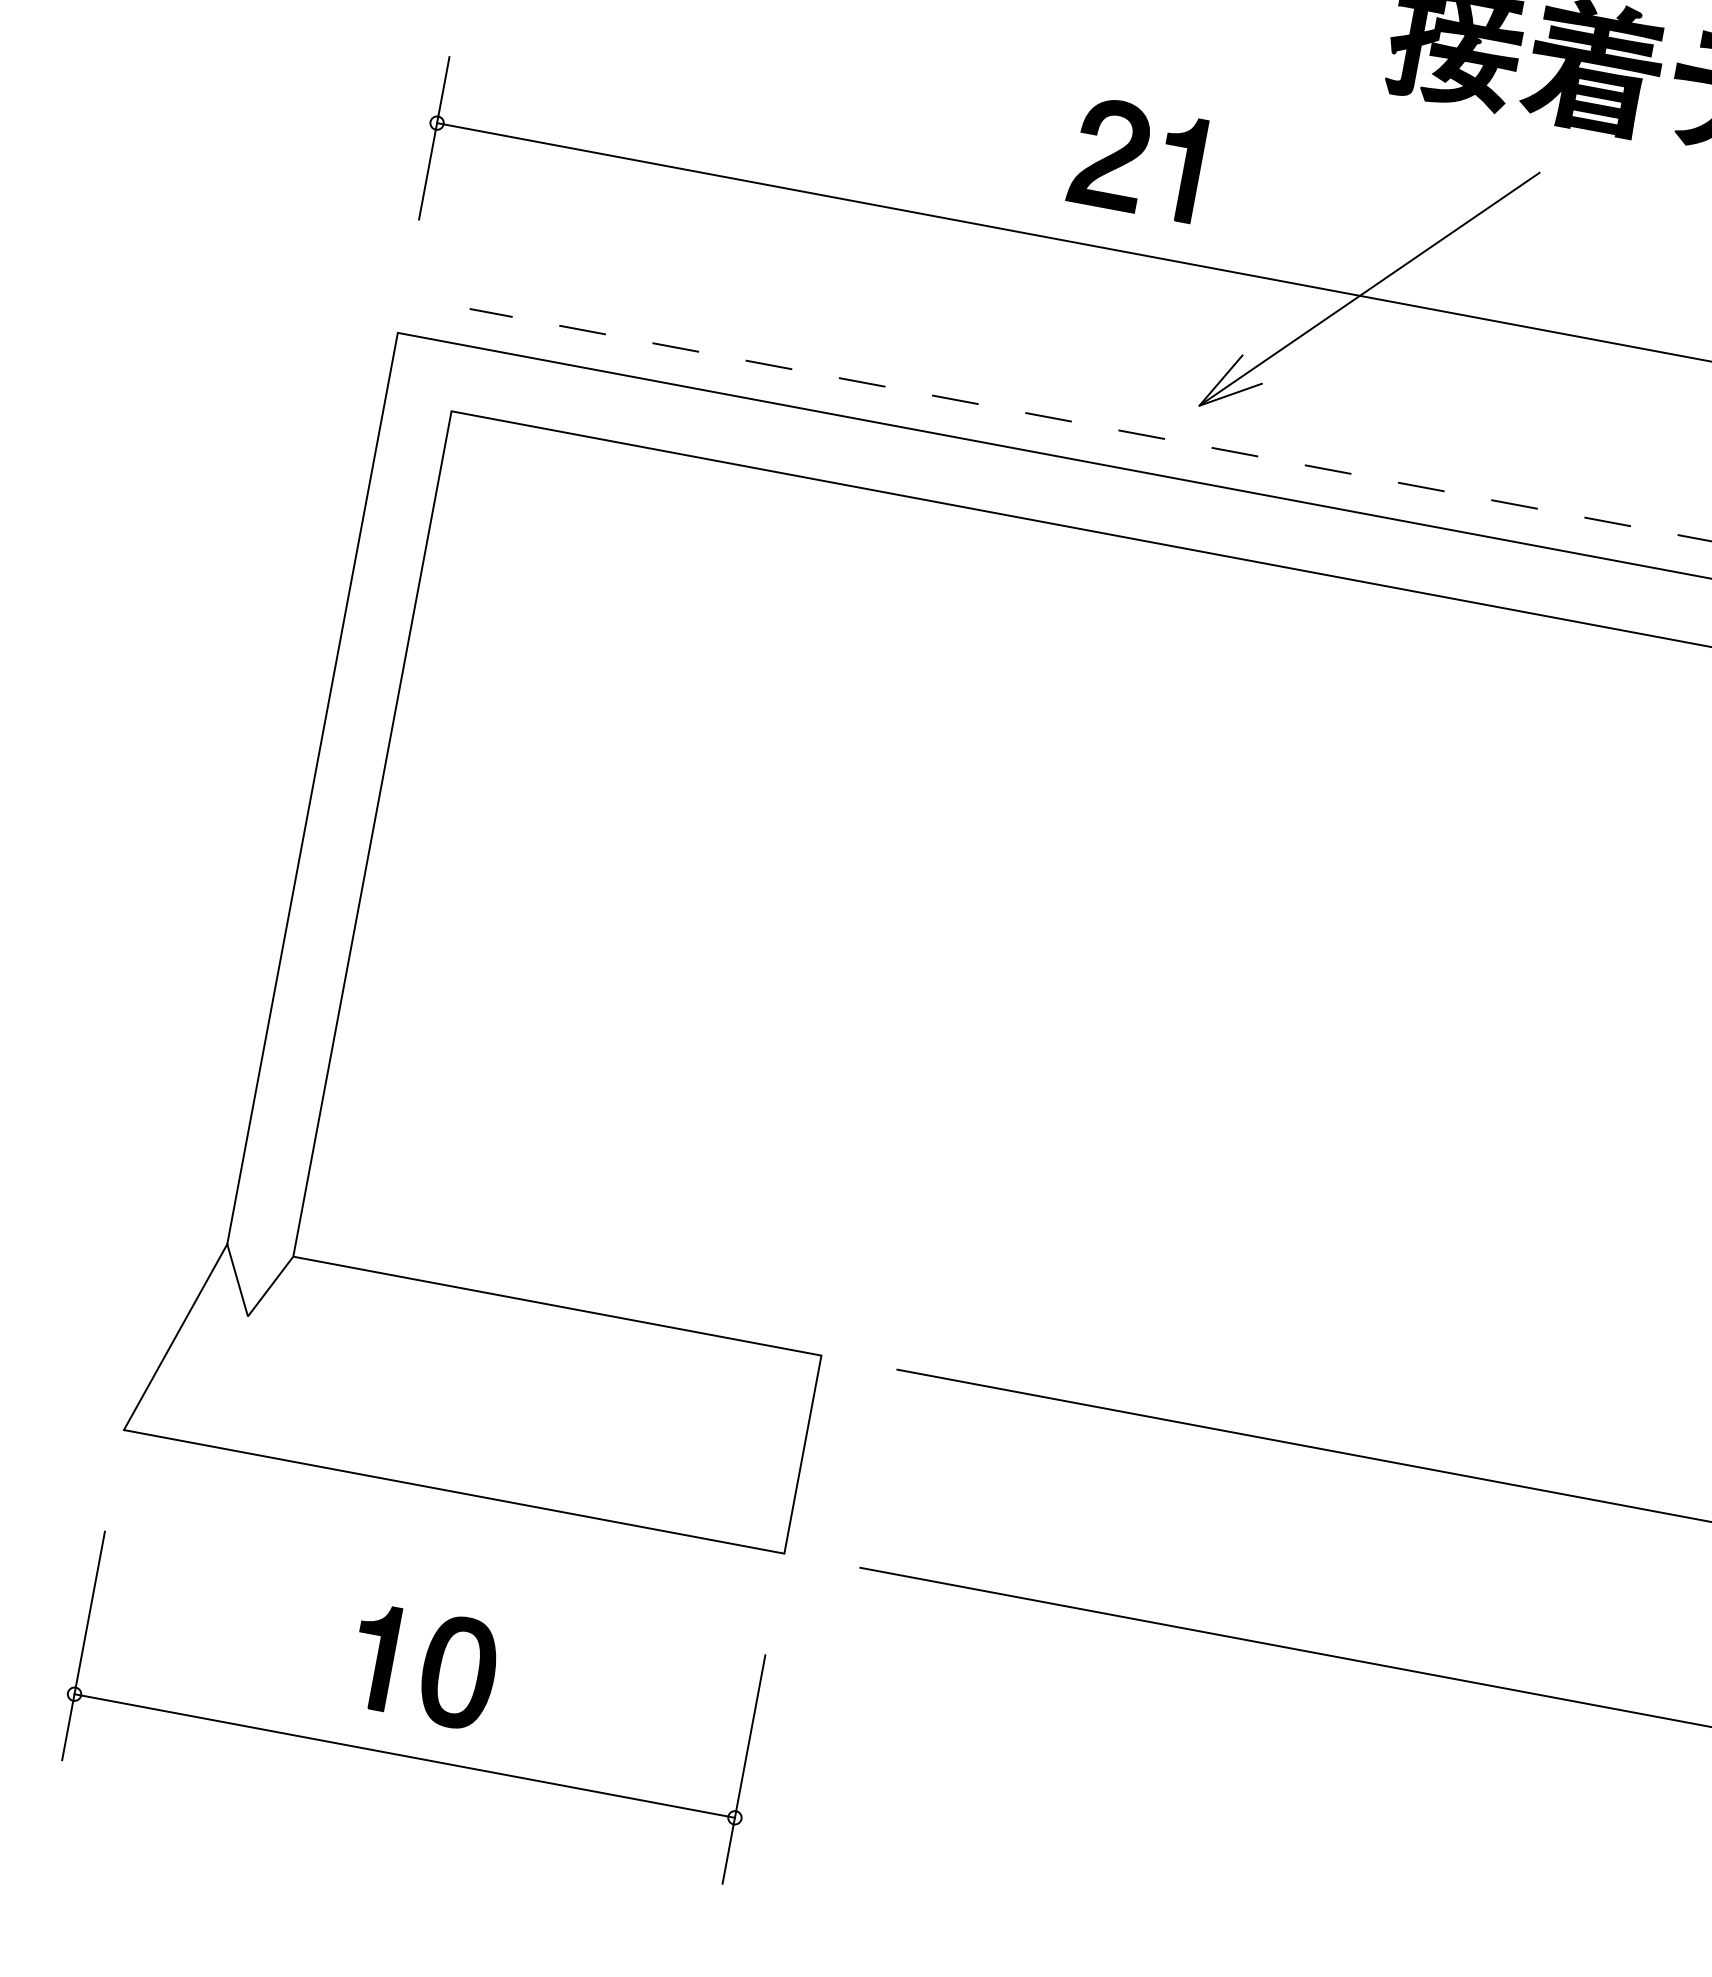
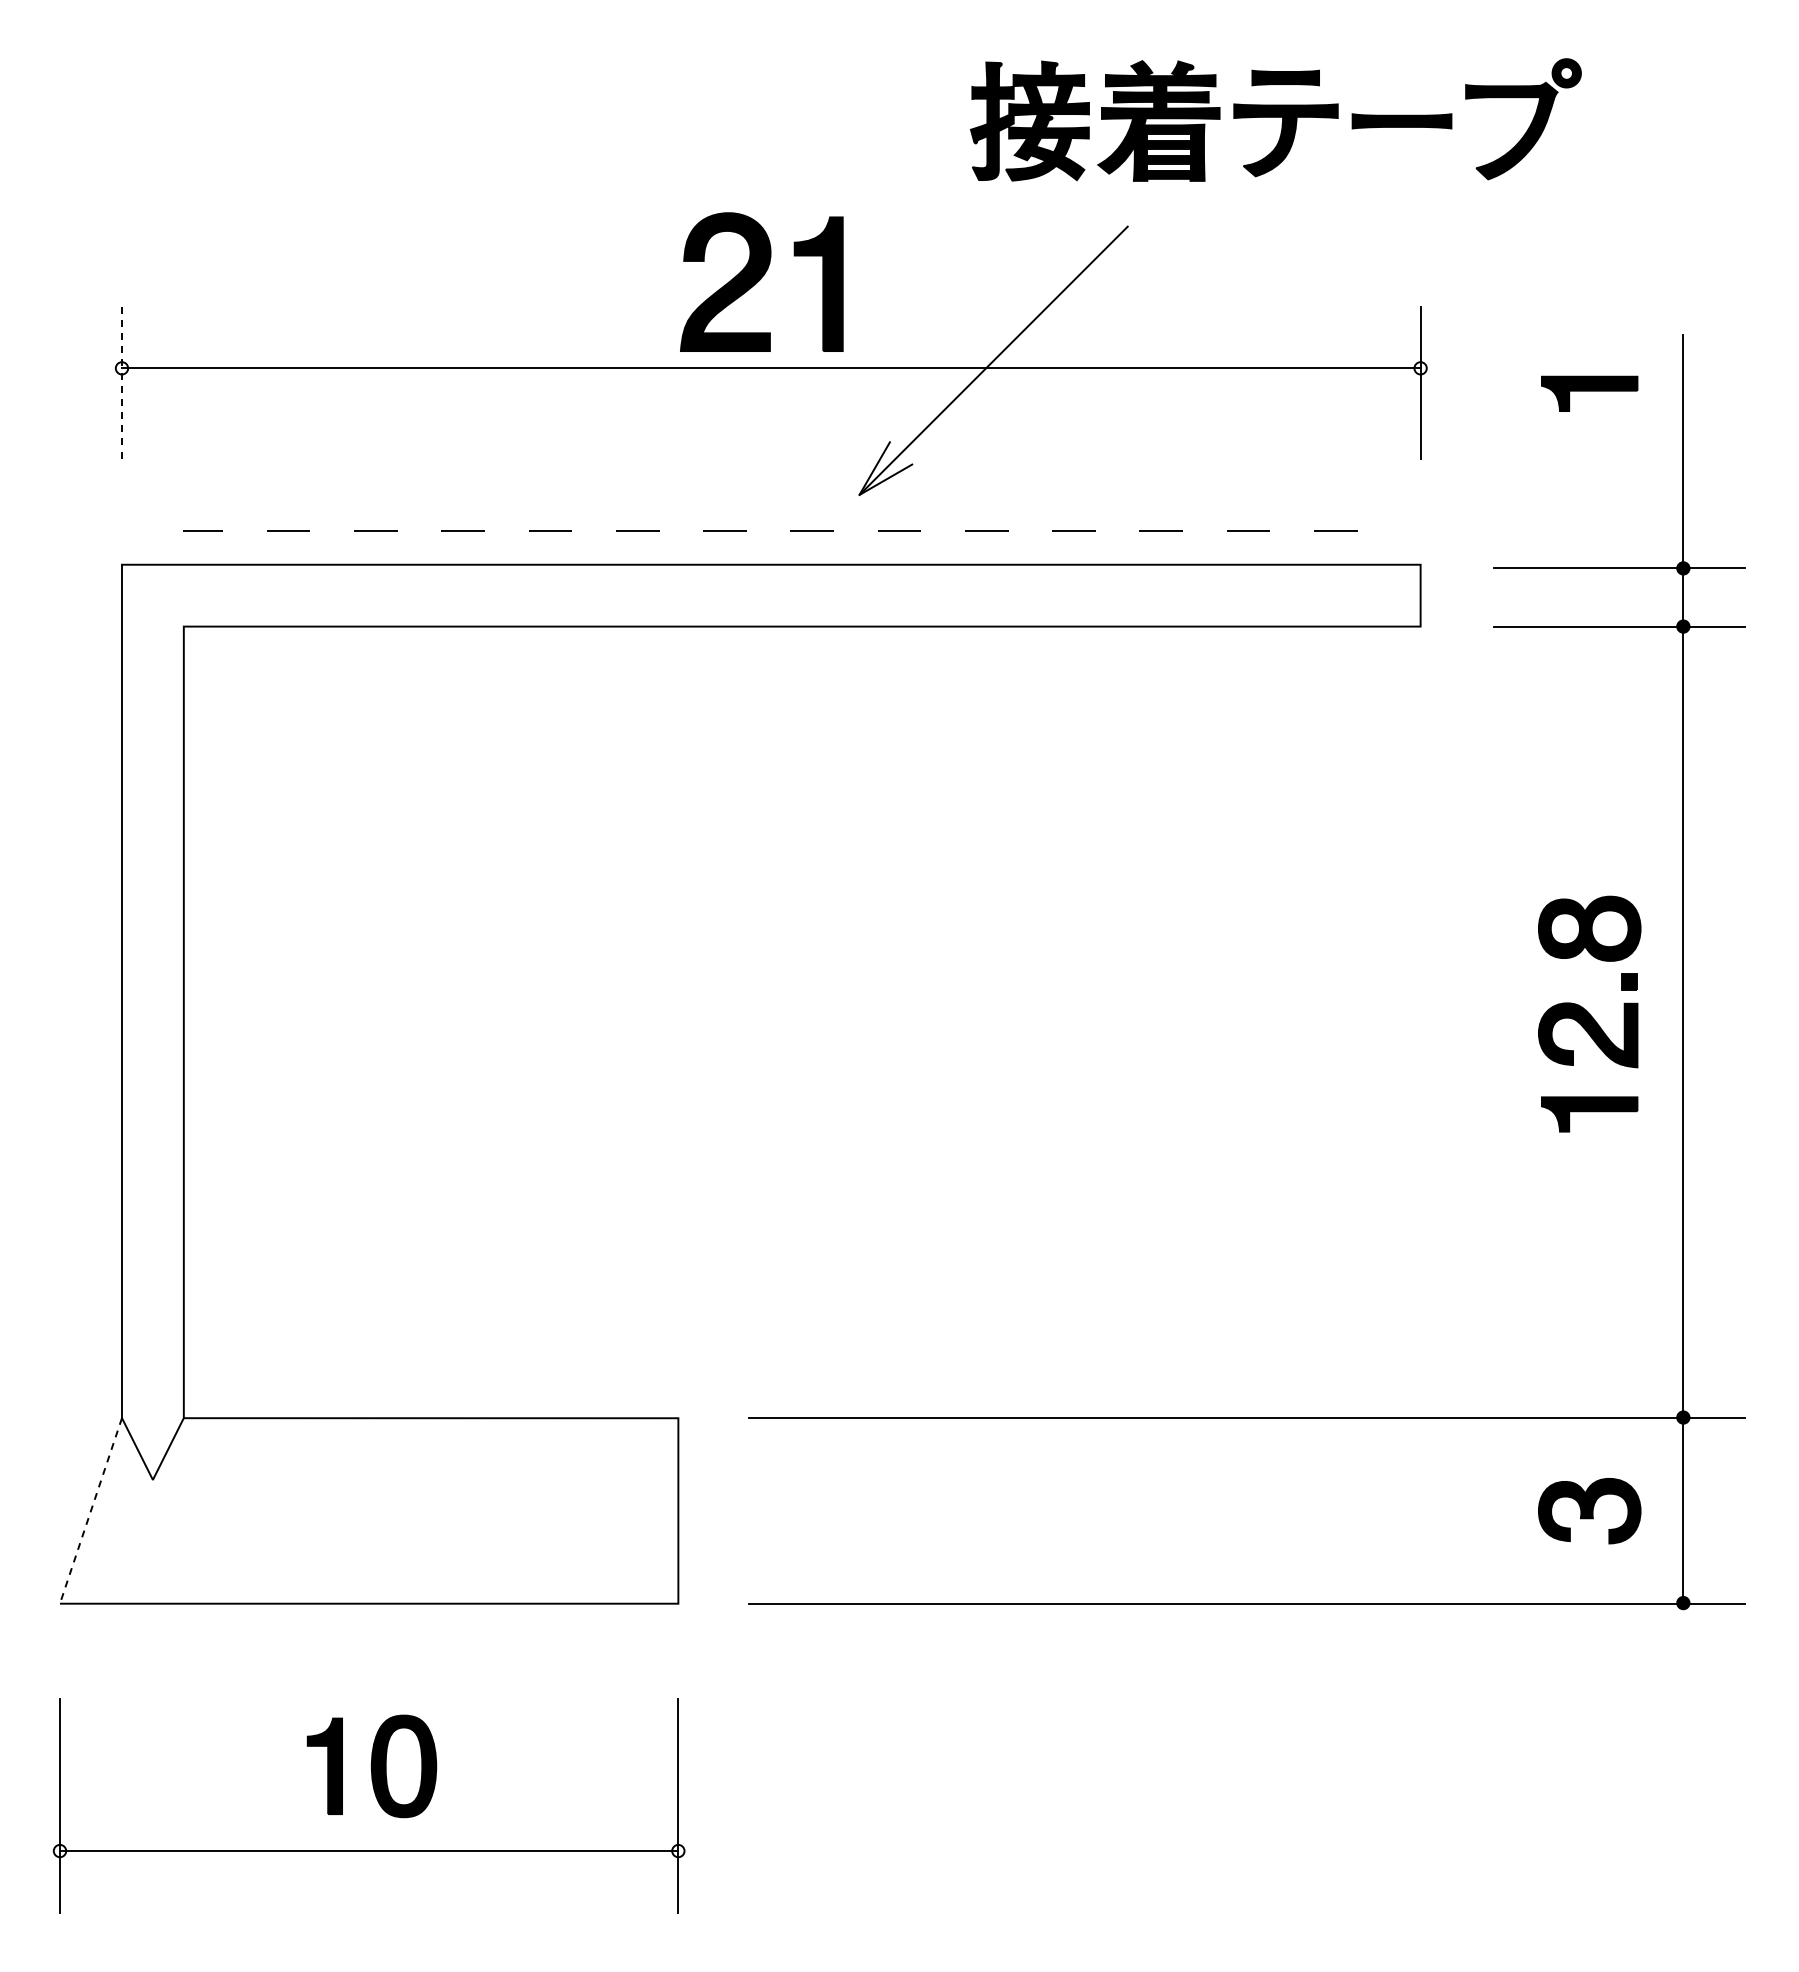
line: (434, 138) -> (122, 382), solid -> dashed
part: (1137, 159) -> (761, 282), size x1.4
line: (175, 1336) -> (90, 1510), solid -> dashed

